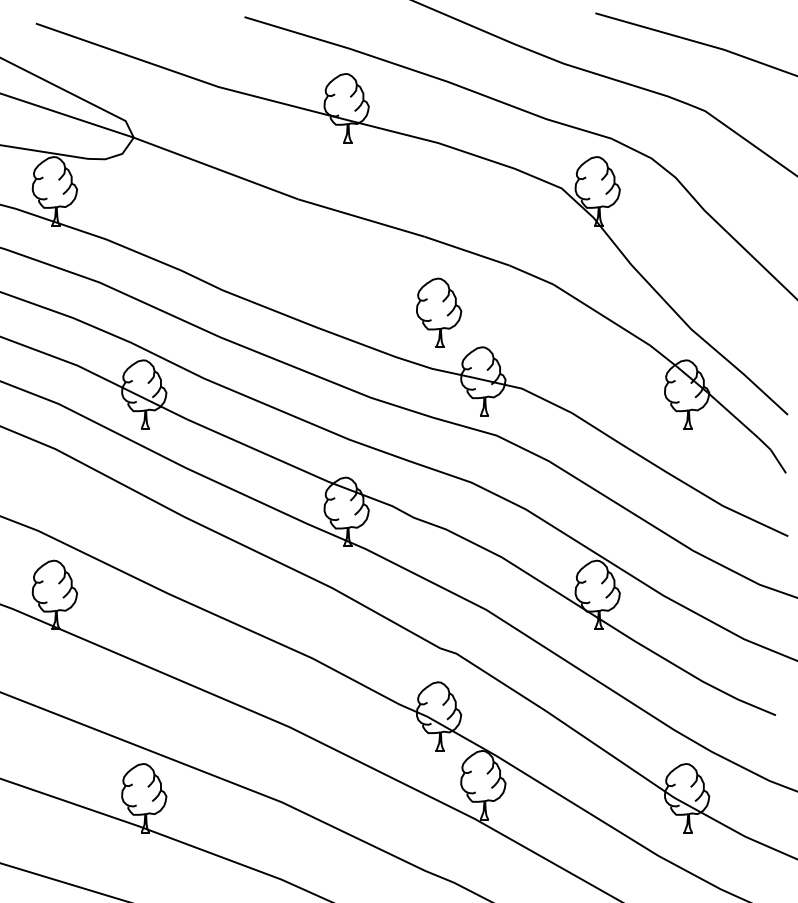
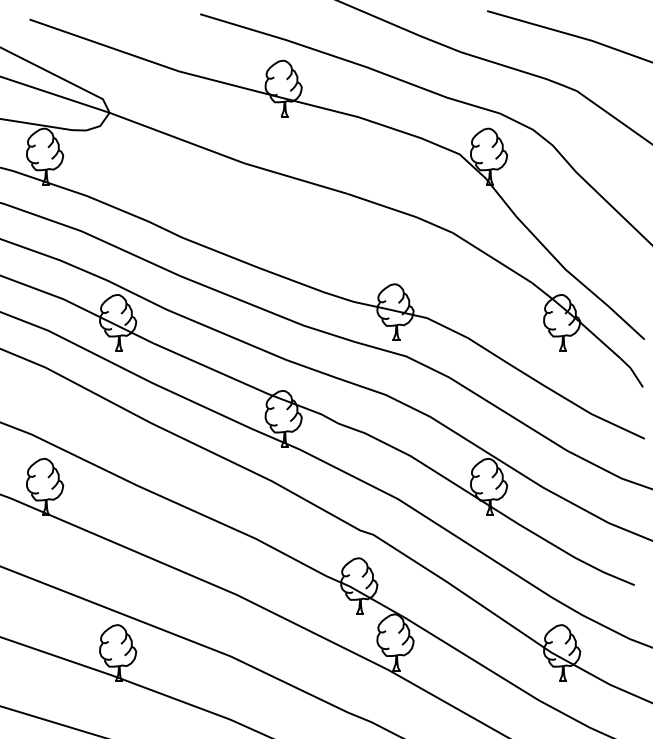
part: (439, 312) -> (359, 255), removed

